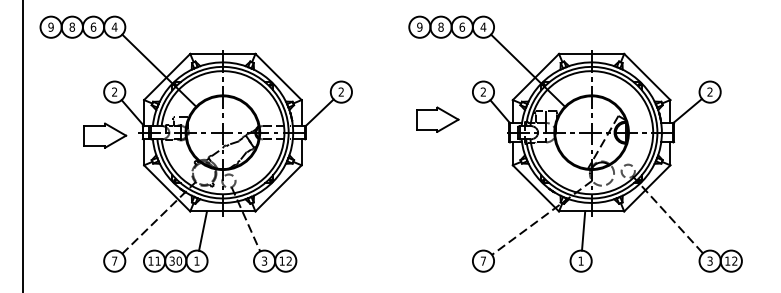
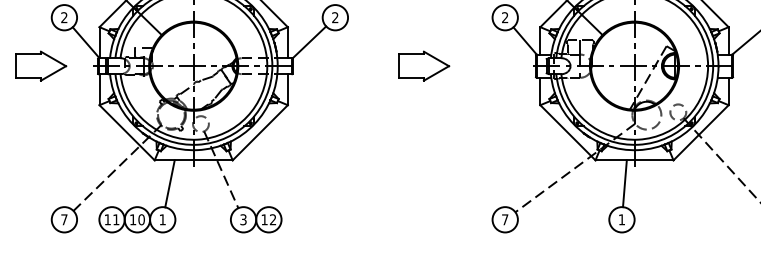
part: (437, 119) -> (423, 65), moved
part: (105, 135) -> (41, 65), moved
text: (171, 260) -> (132, 218), 30 -> 10

